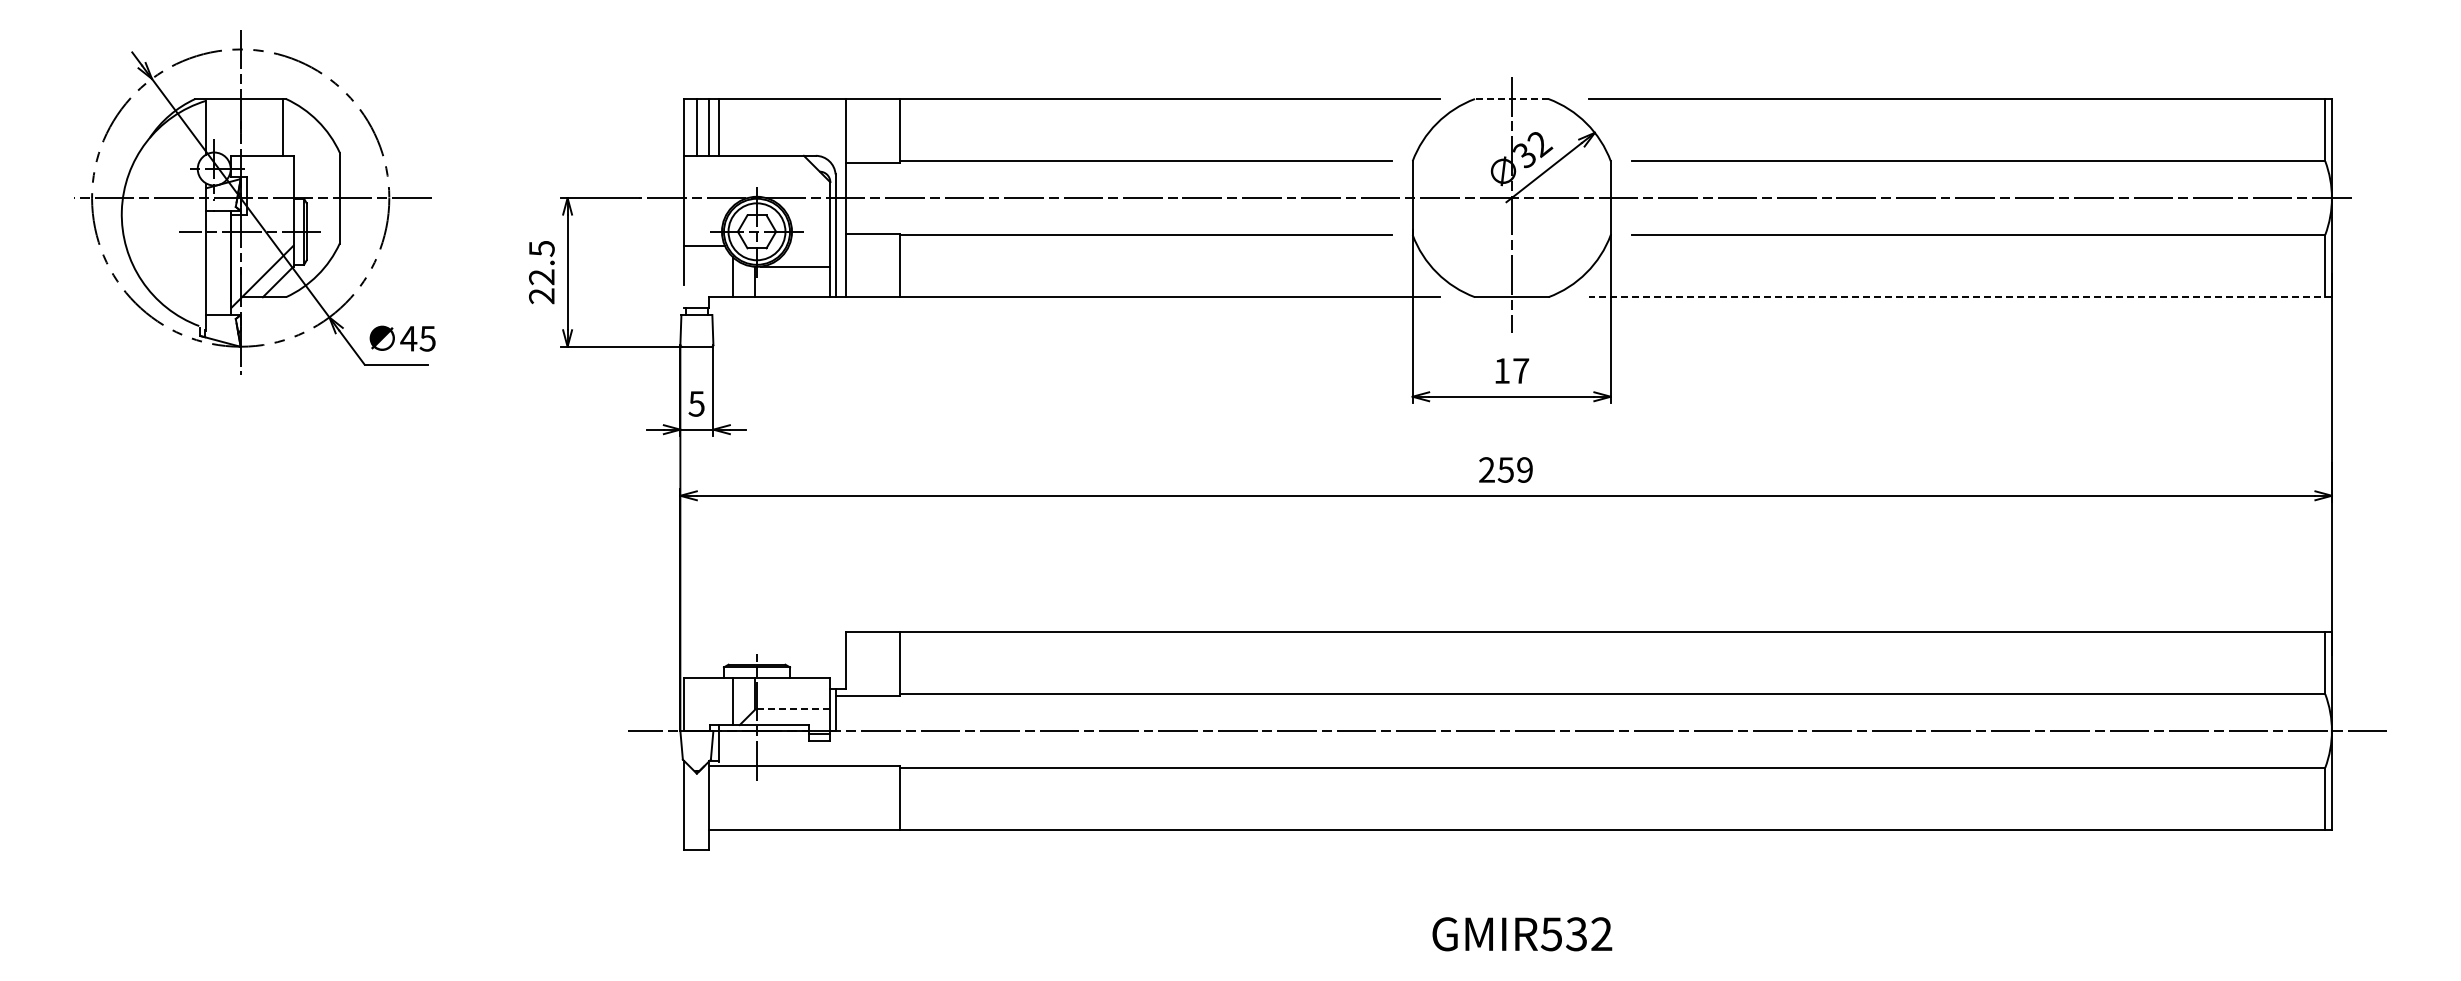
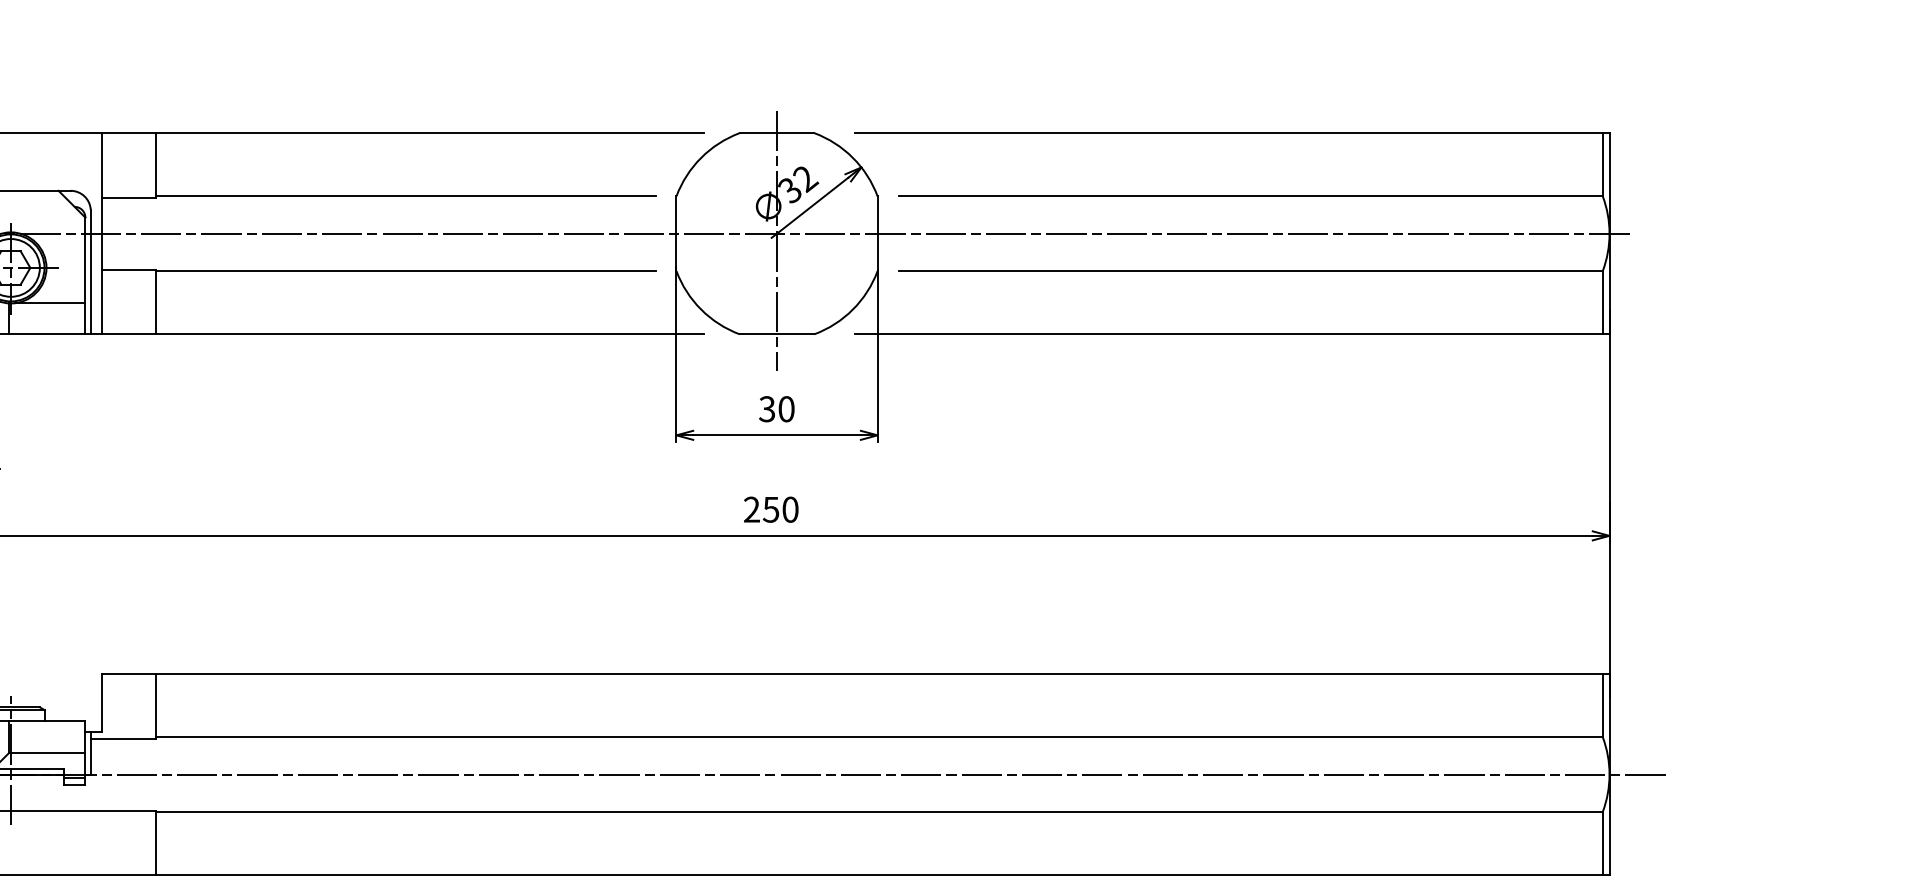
line: (1511, 99) -> (776, 133), dashed -> solid
line: (1959, 297) -> (1231, 334), dashed -> solid
text: (1511, 370) -> (776, 408), 17 -> 30
text: (1524, 469) -> (789, 509), 259 -> 250
line: (792, 709) -> (47, 752), dashed -> solid

